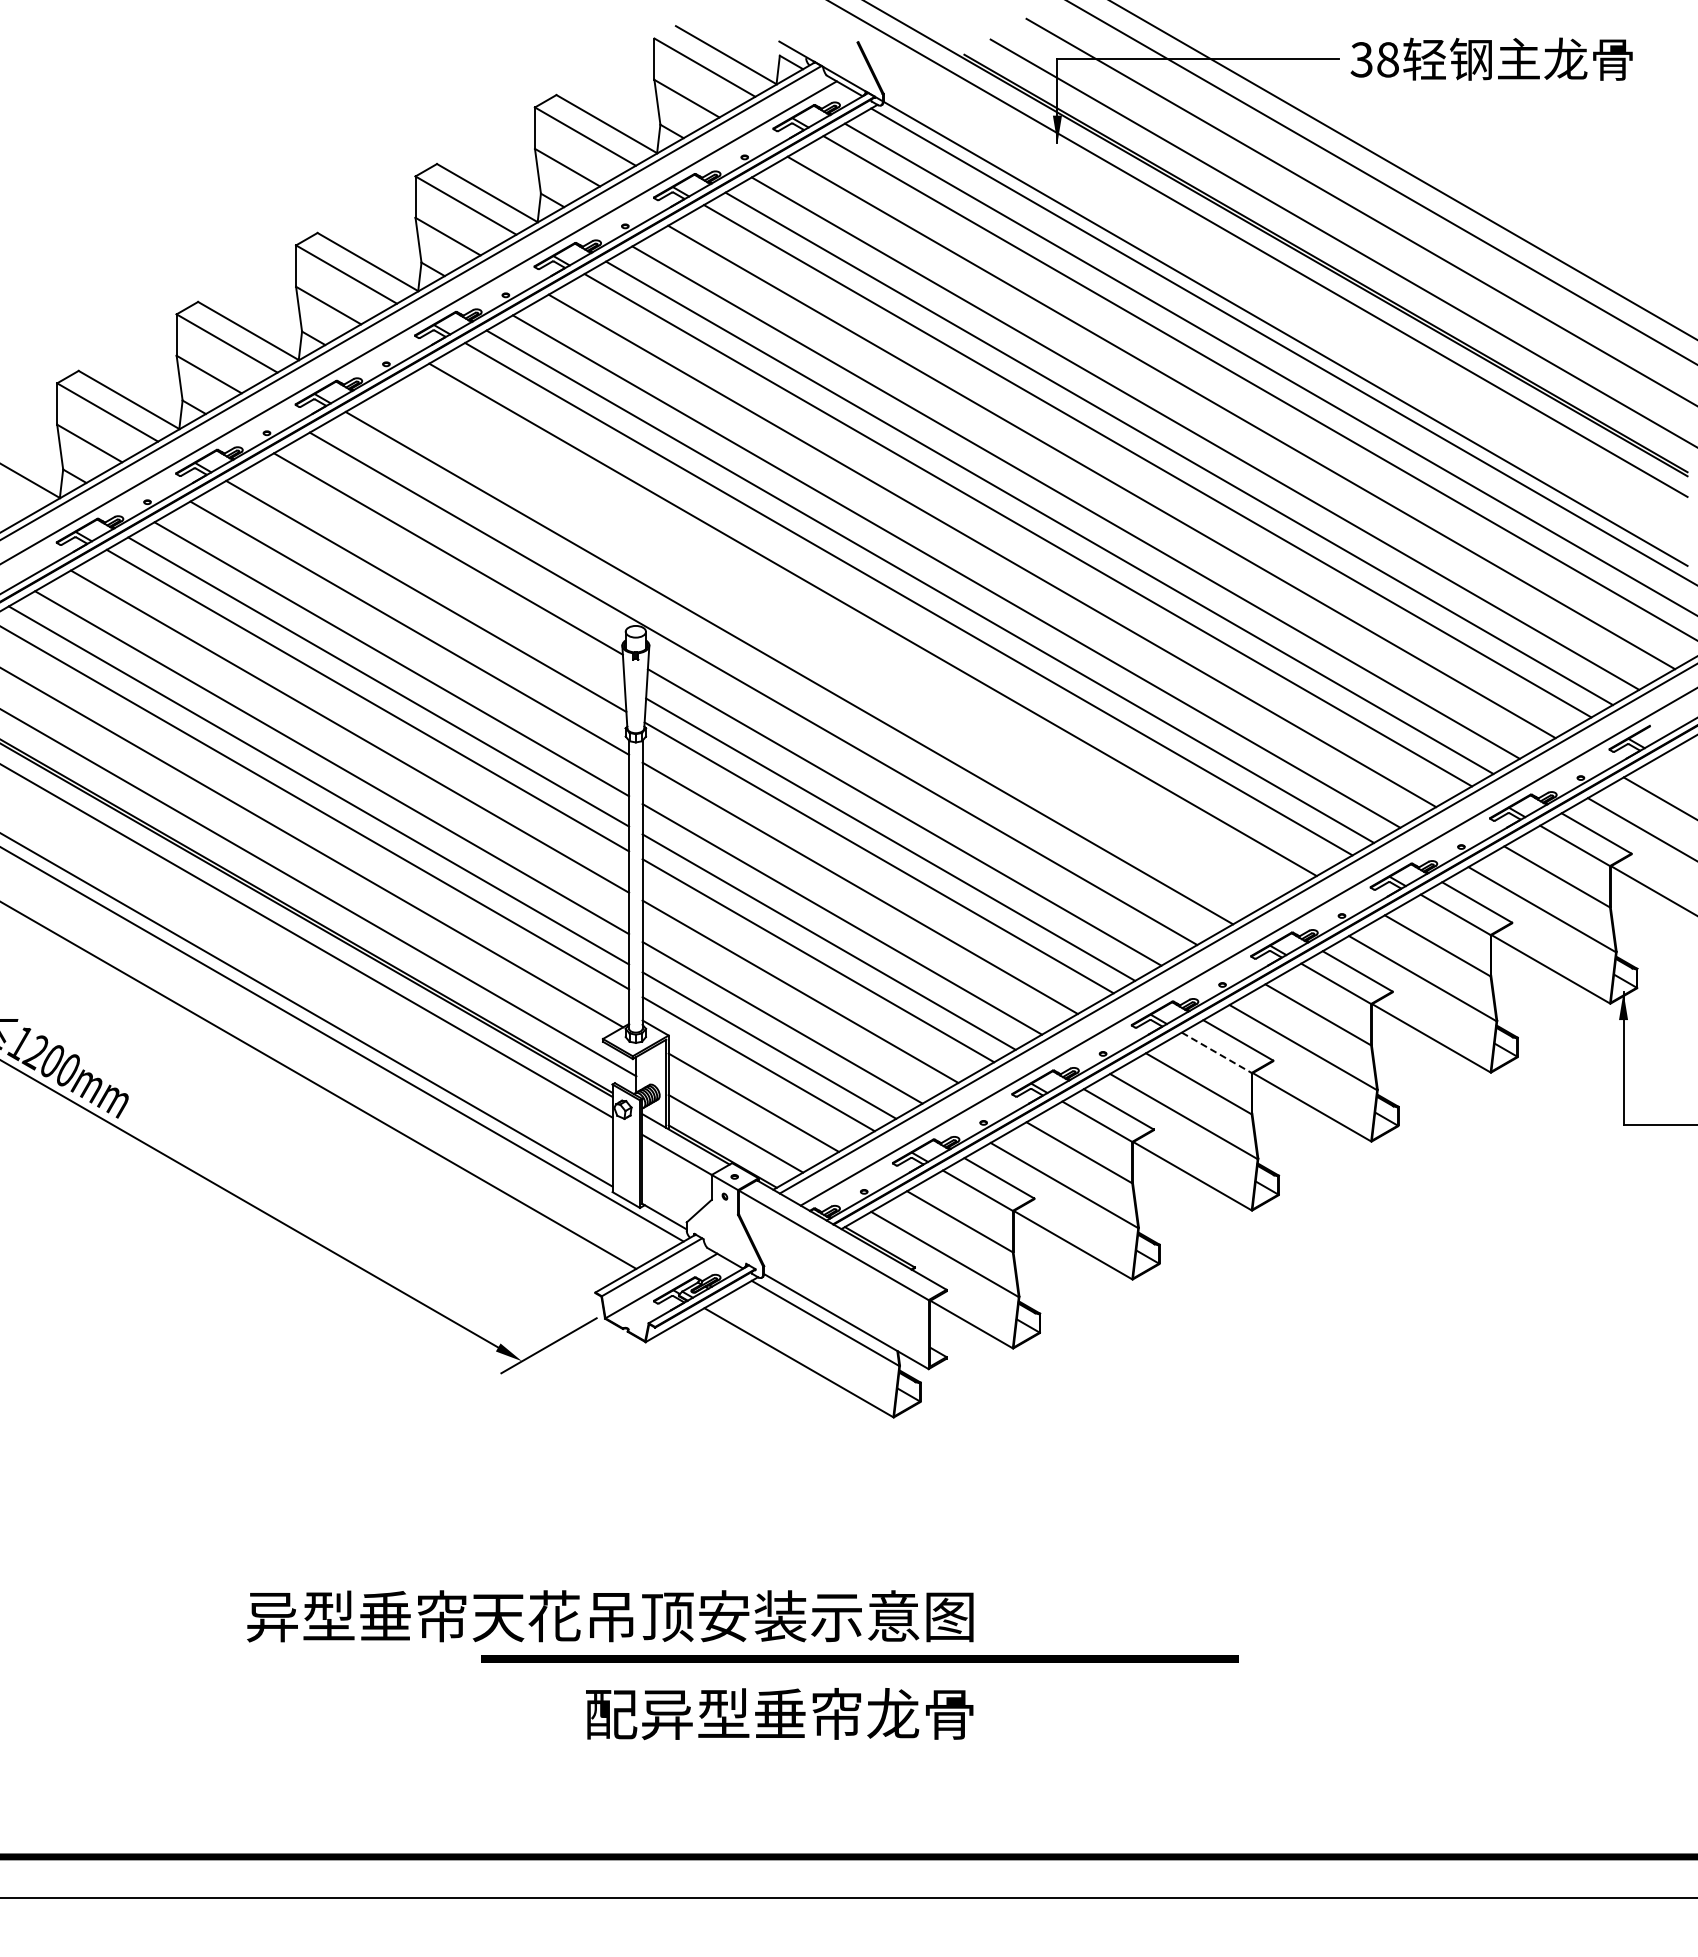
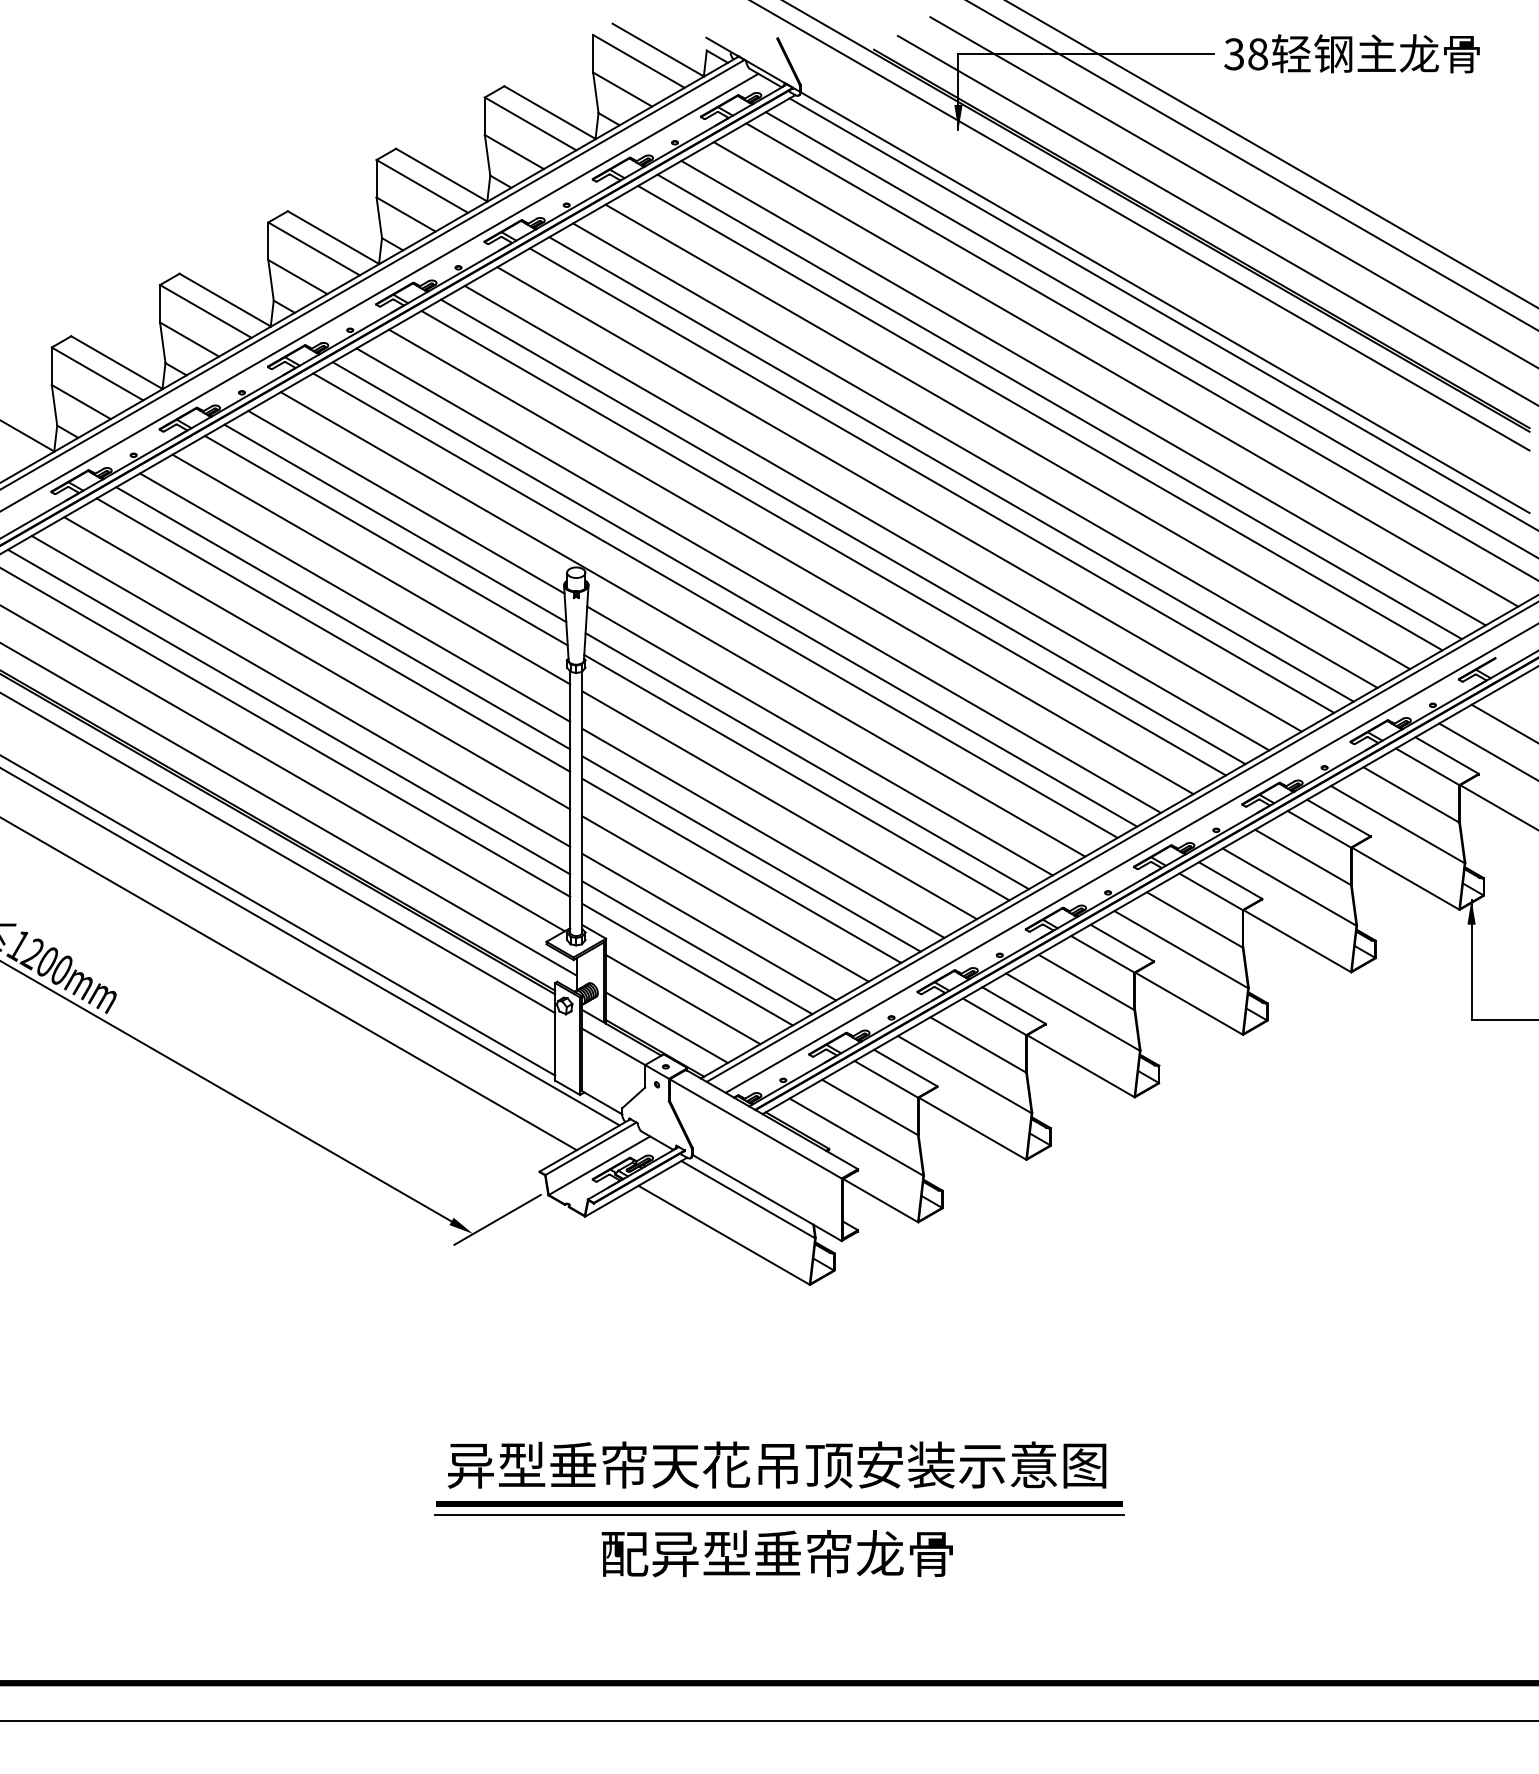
line: (435, 577) -> (394, 523), added
line: (836, 640) -> (758, 580), added
line: (810, 655) -> (734, 594), added
line: (1217, 1053) -> (1103, 954), dashed -> solid
text: (610, 1616) -> (777, 1465), moved
line: (859, 1670) -> (779, 1514), added
text: (779, 1714) -> (777, 1554), moved

